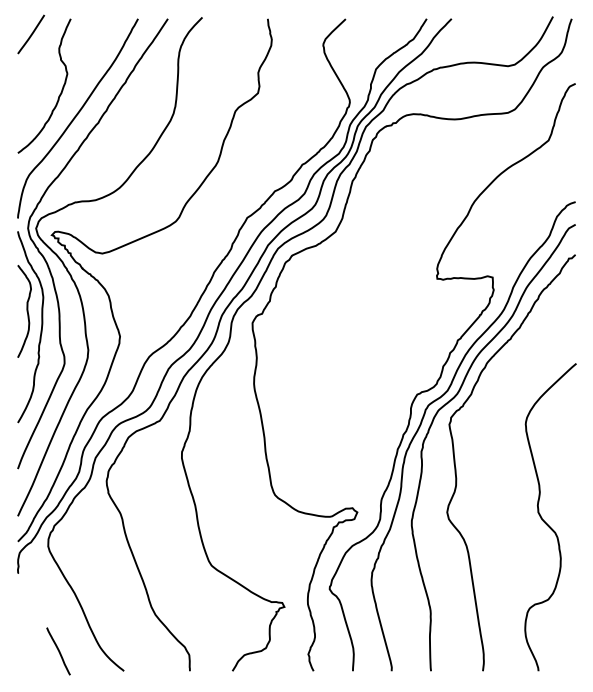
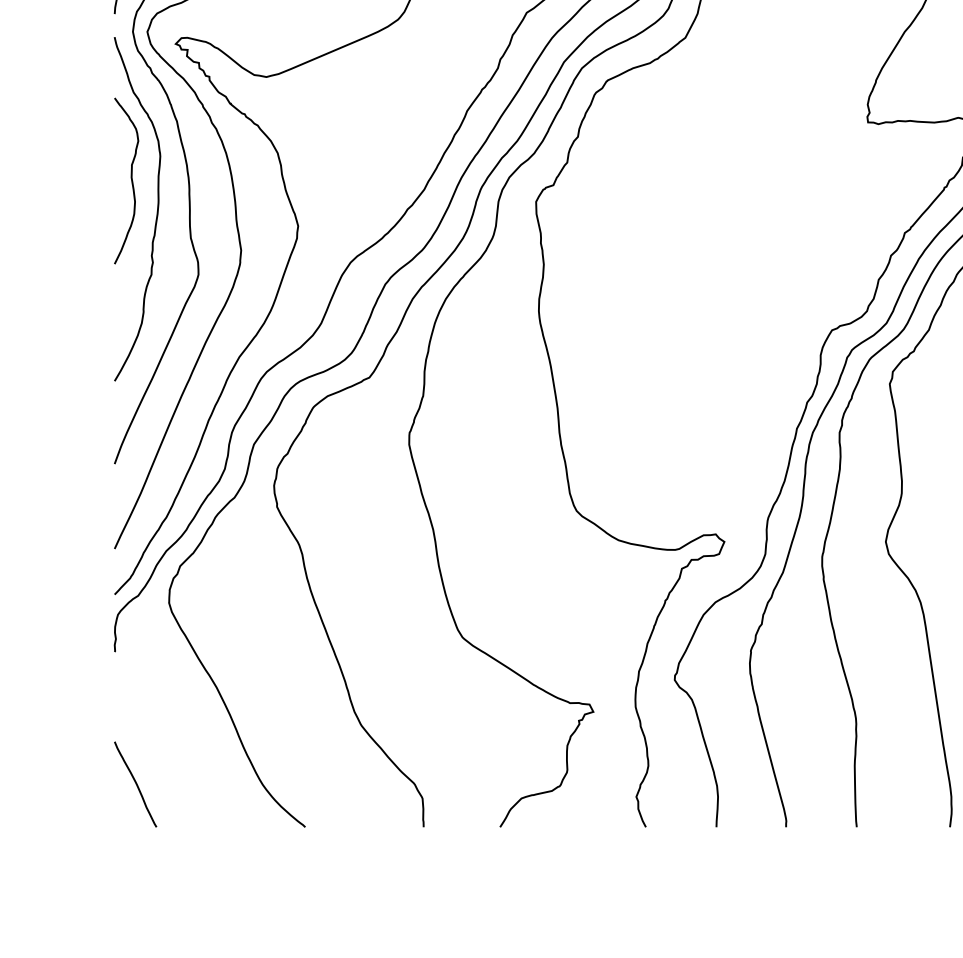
line: (58, 651) -> (135, 784), moved

